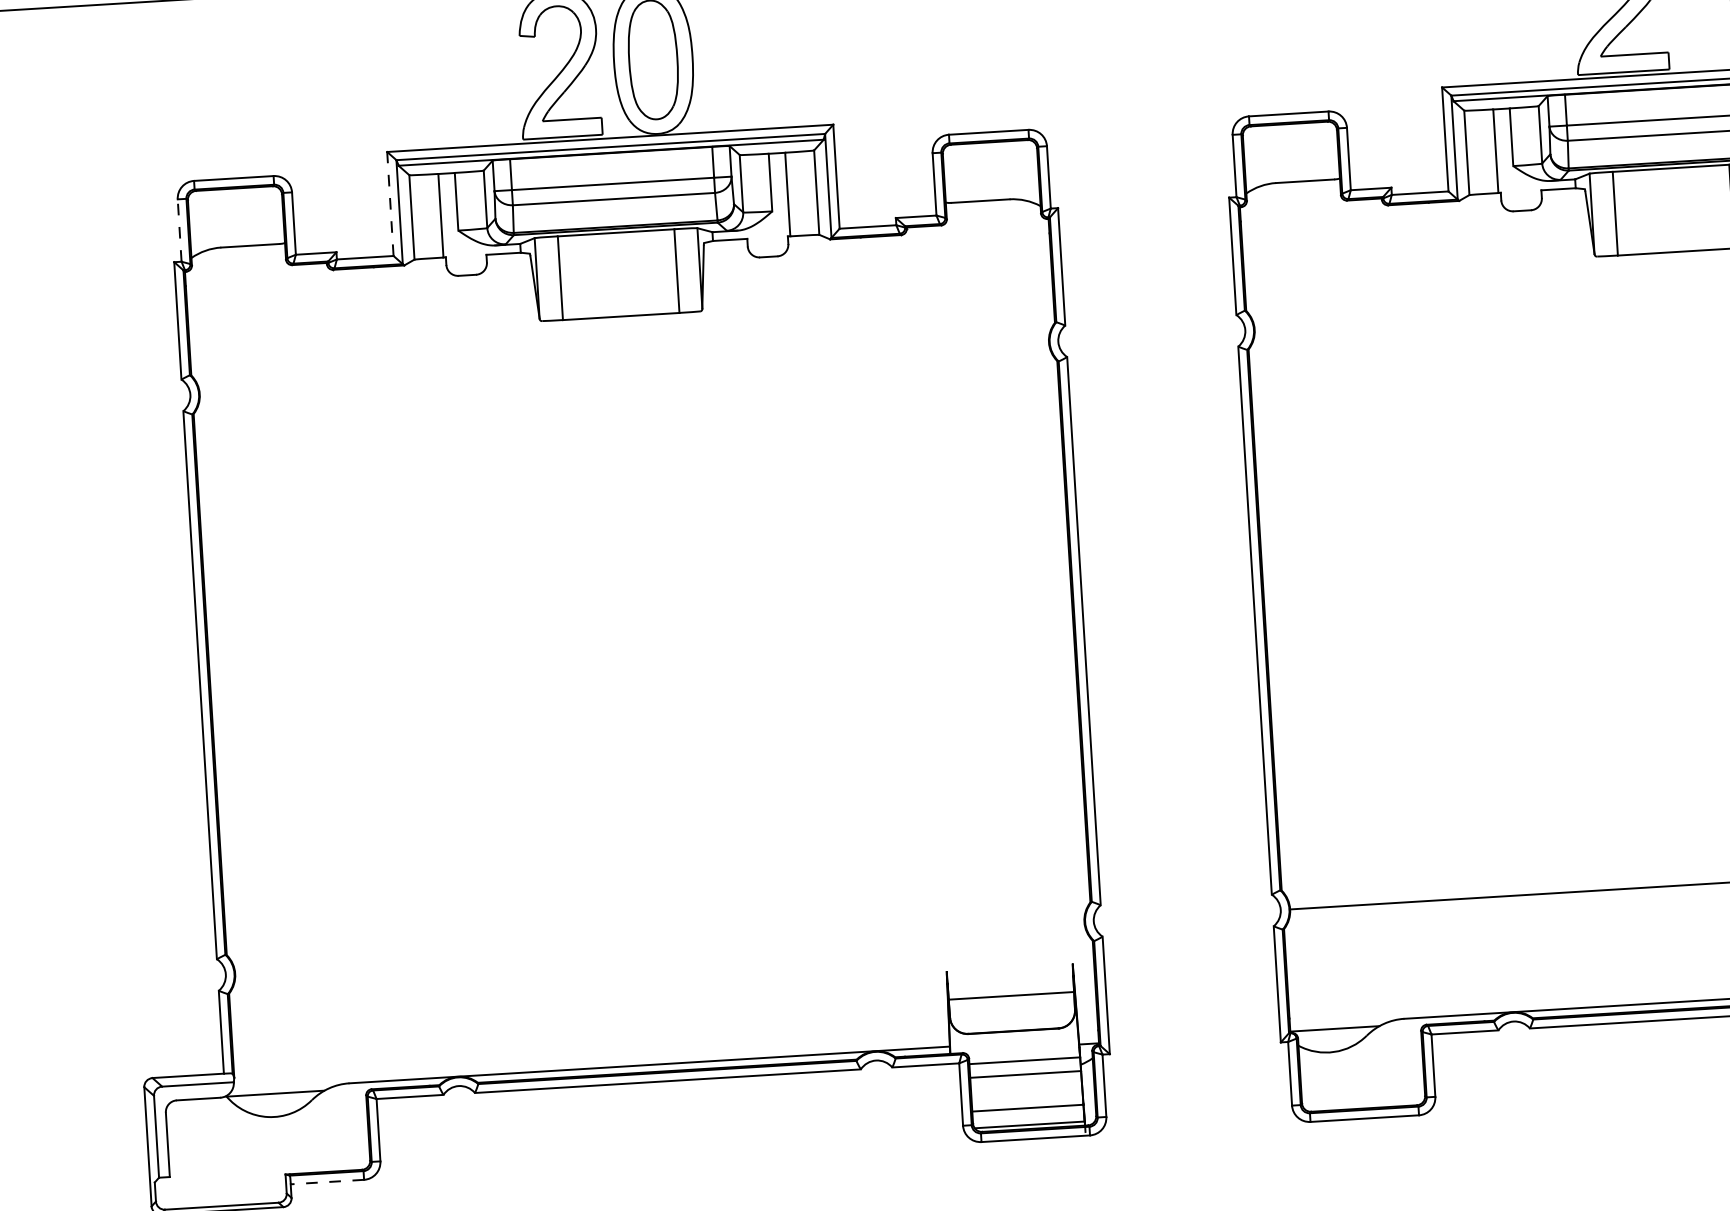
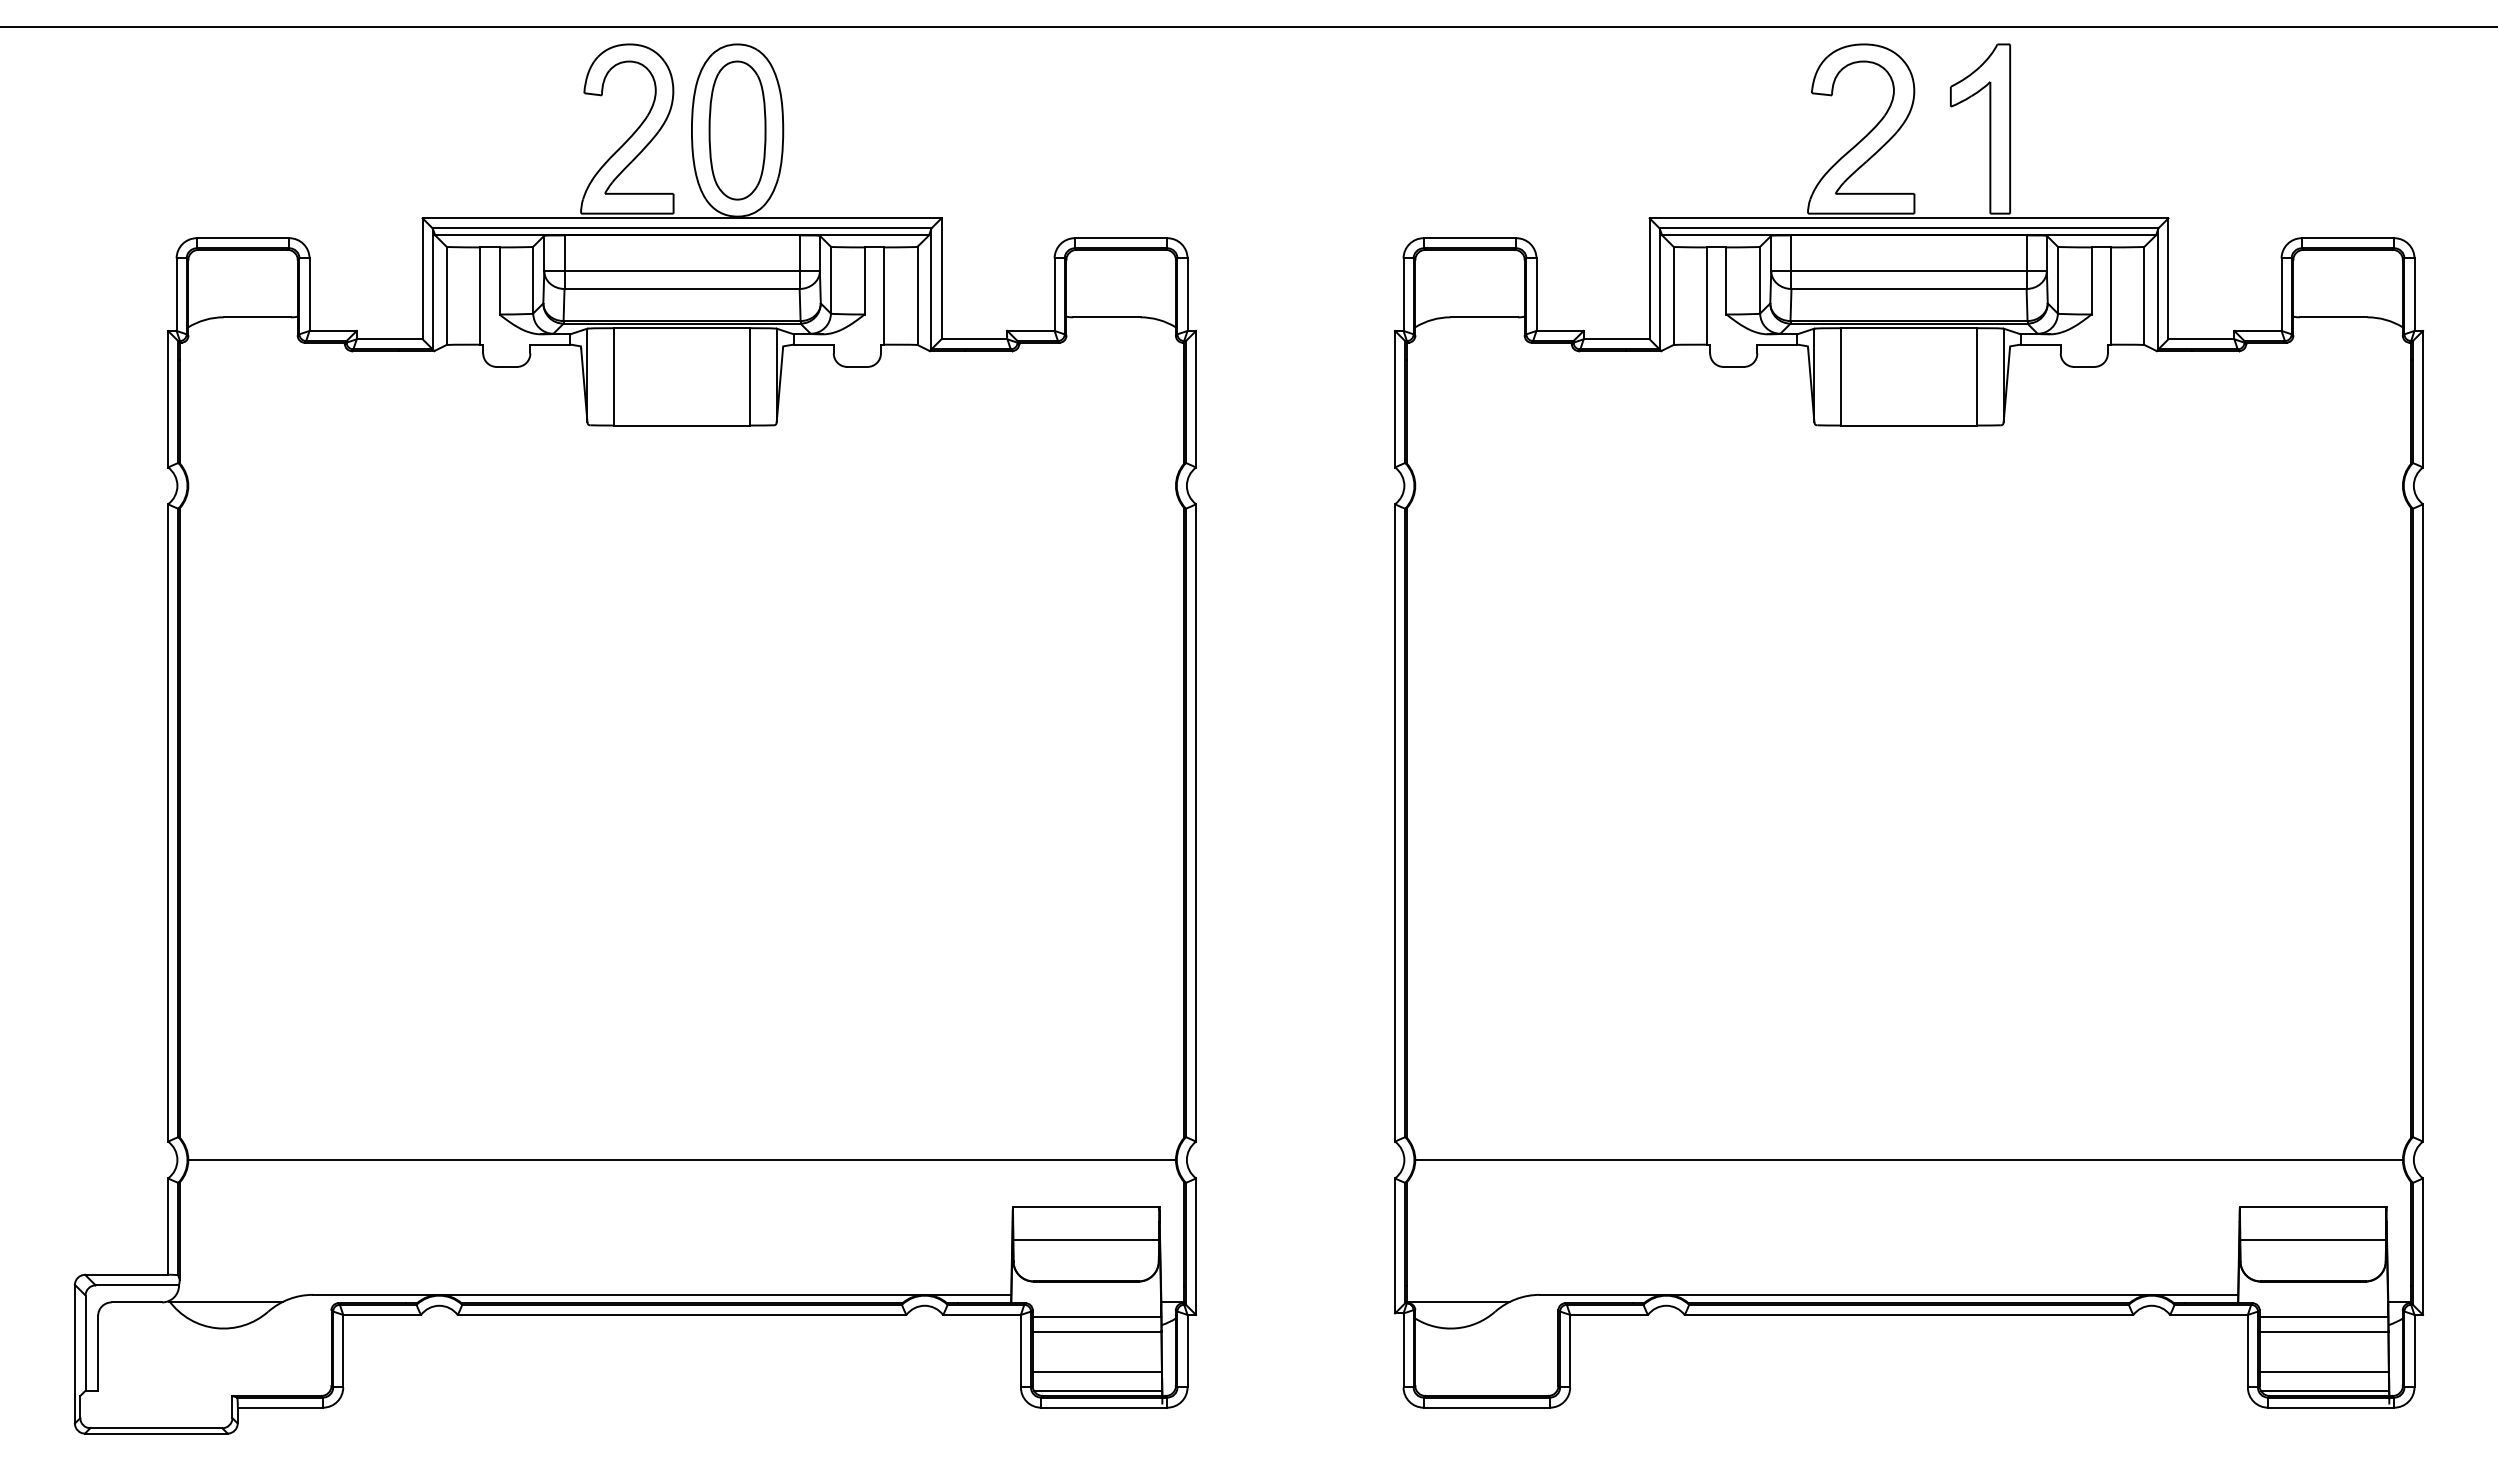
line: (390, 203) -> (422, 278), dashed -> solid
line: (179, 230) -> (176, 294), dashed -> solid
line: (659, 948) -> (681, 1160), added
line: (1009, 967) -> (1085, 1207), added
line: (327, 1181) -> (280, 1407), dashed -> solid

